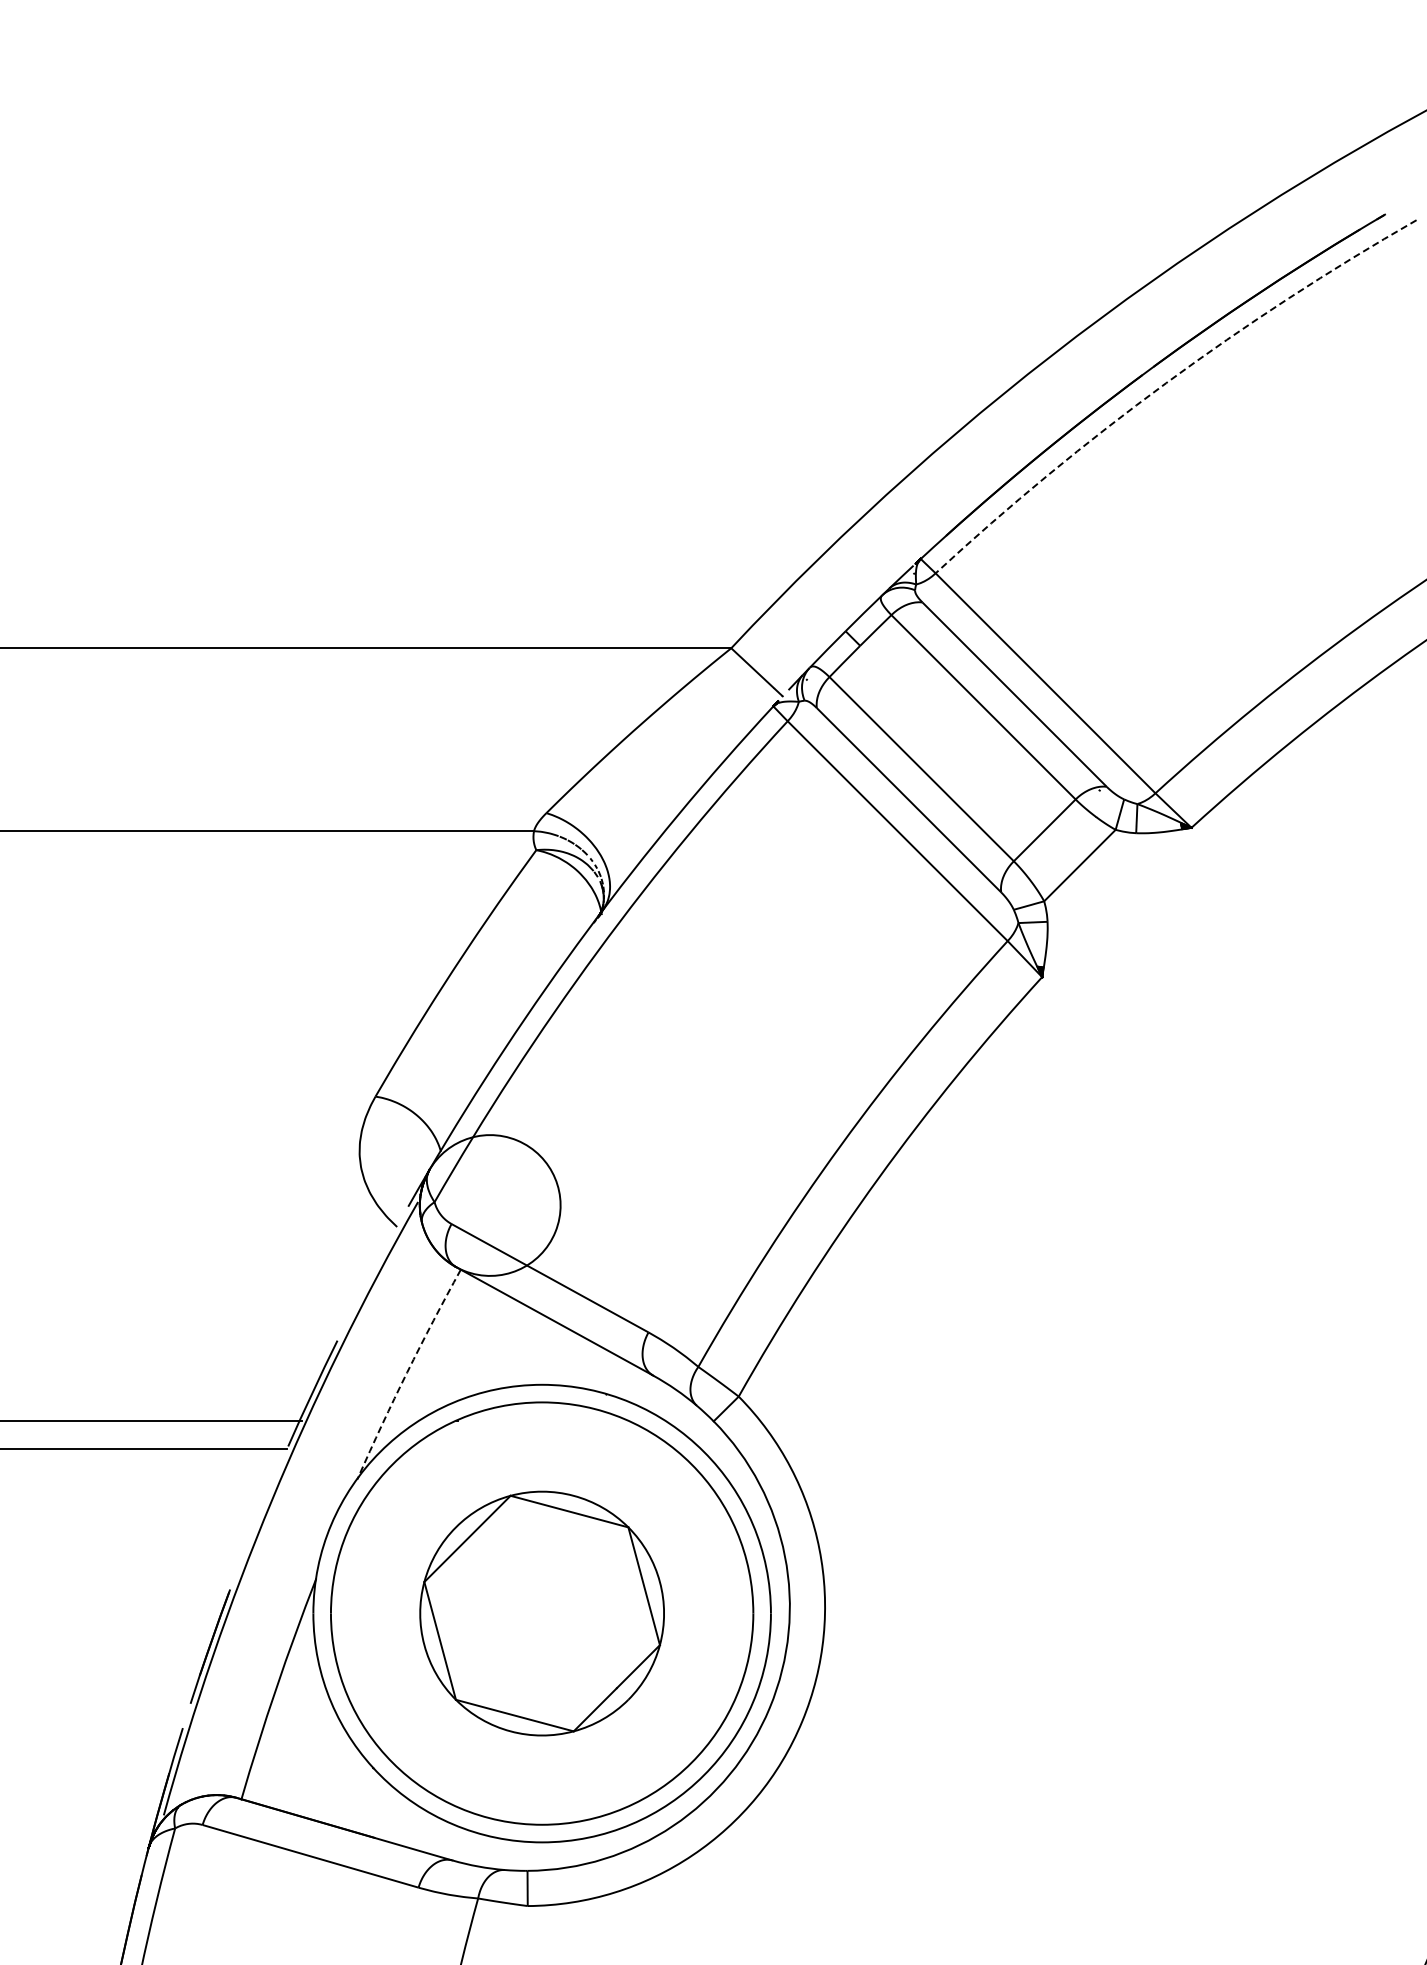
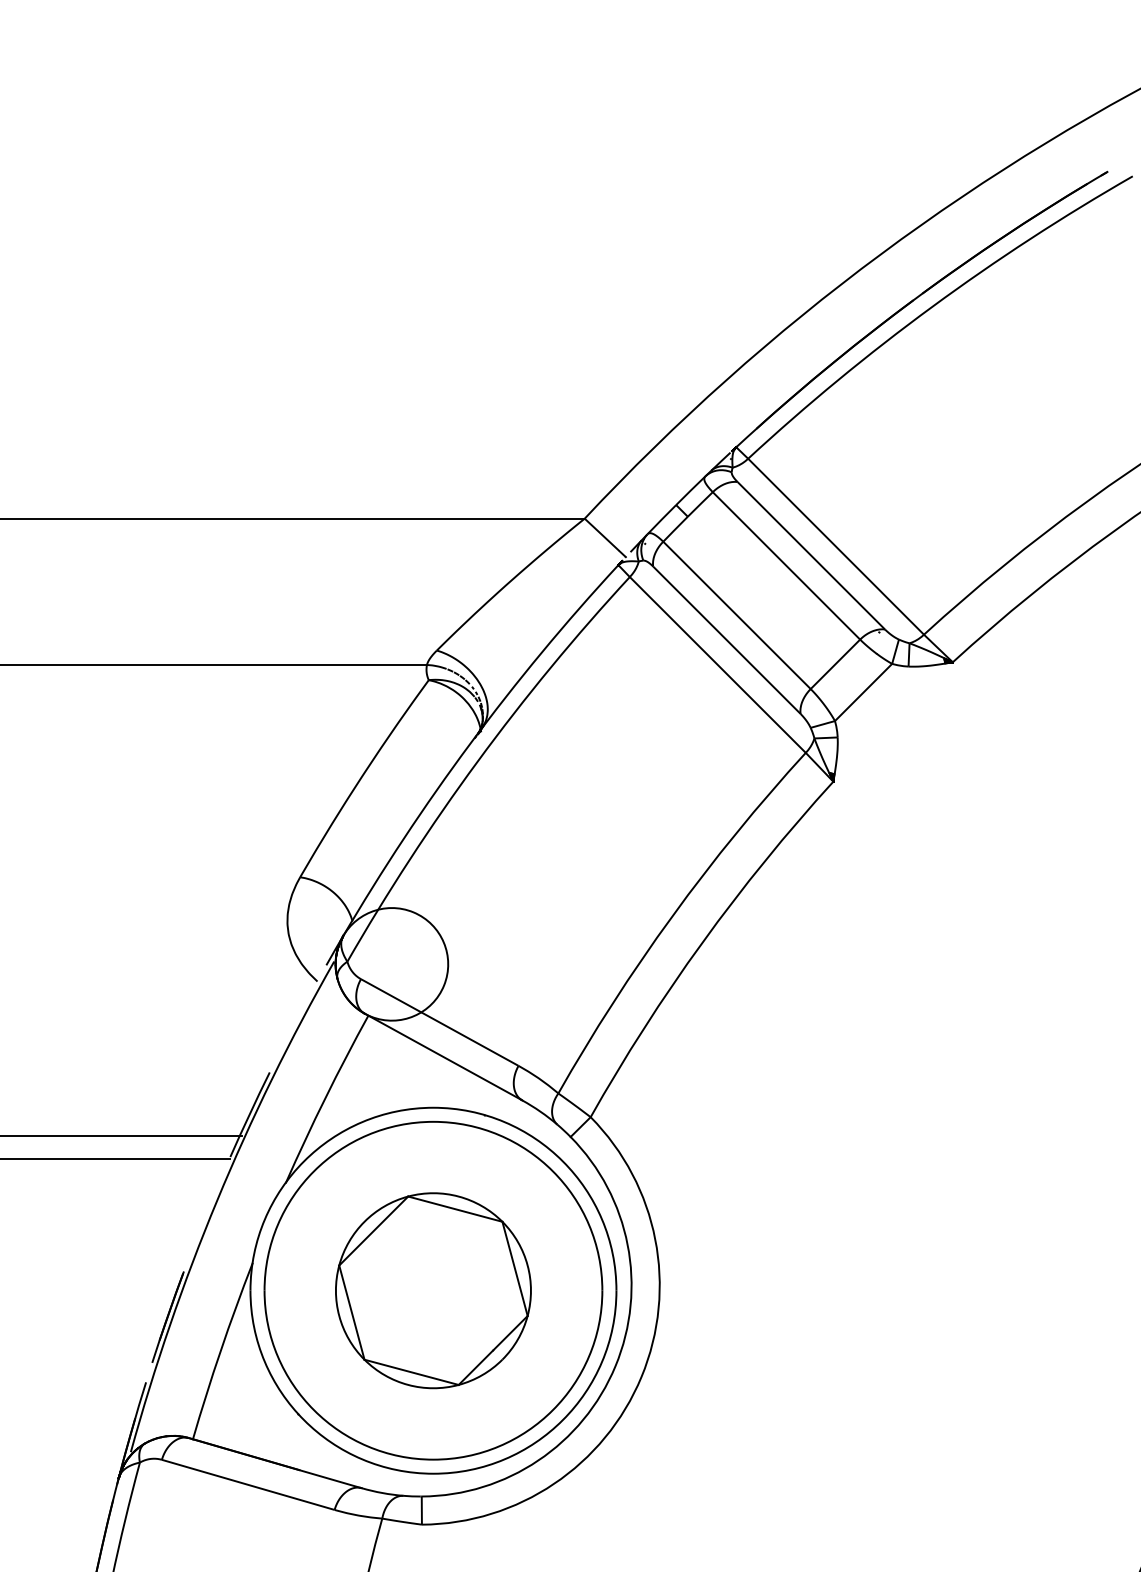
arc: (1166, 383) -> (932, 306), dashed -> solid
arc: (407, 1372) -> (325, 1097), dashed -> solid

